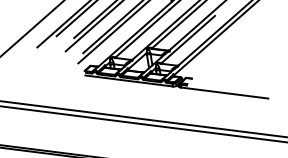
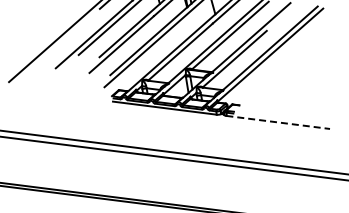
line: (224, 93) -> (278, 122), solid -> dashed

